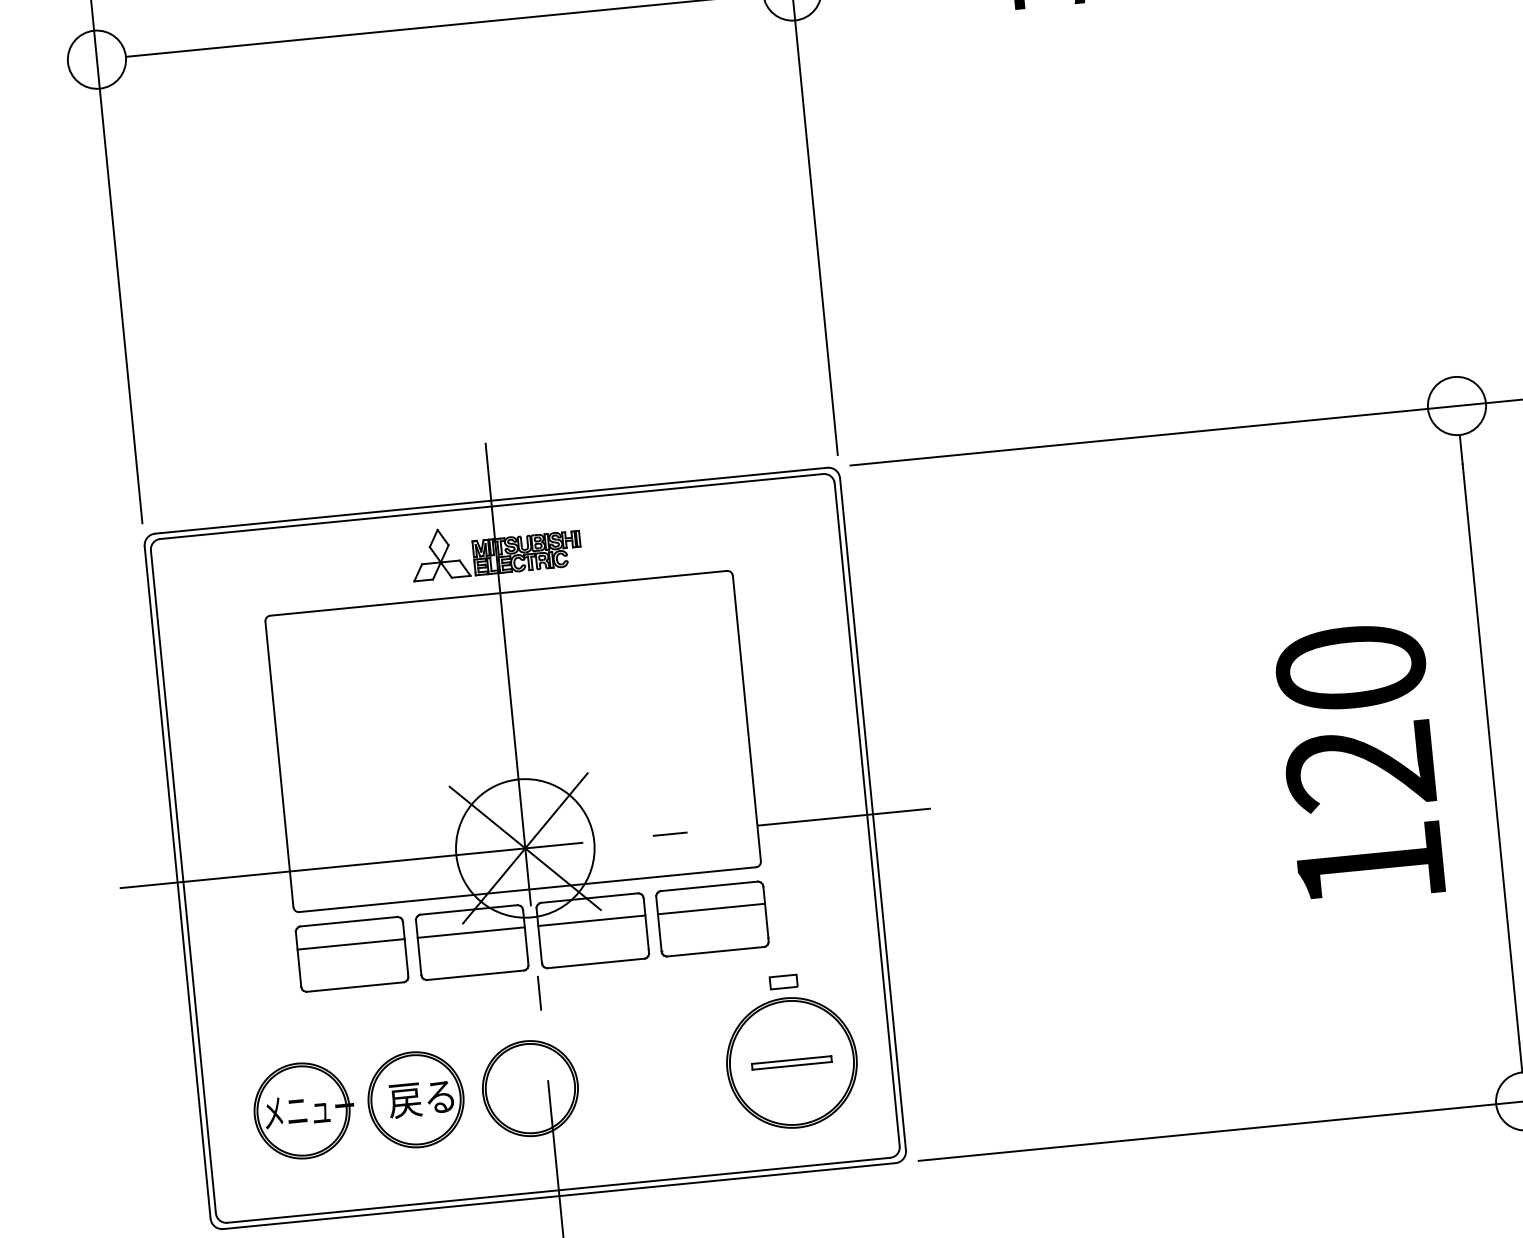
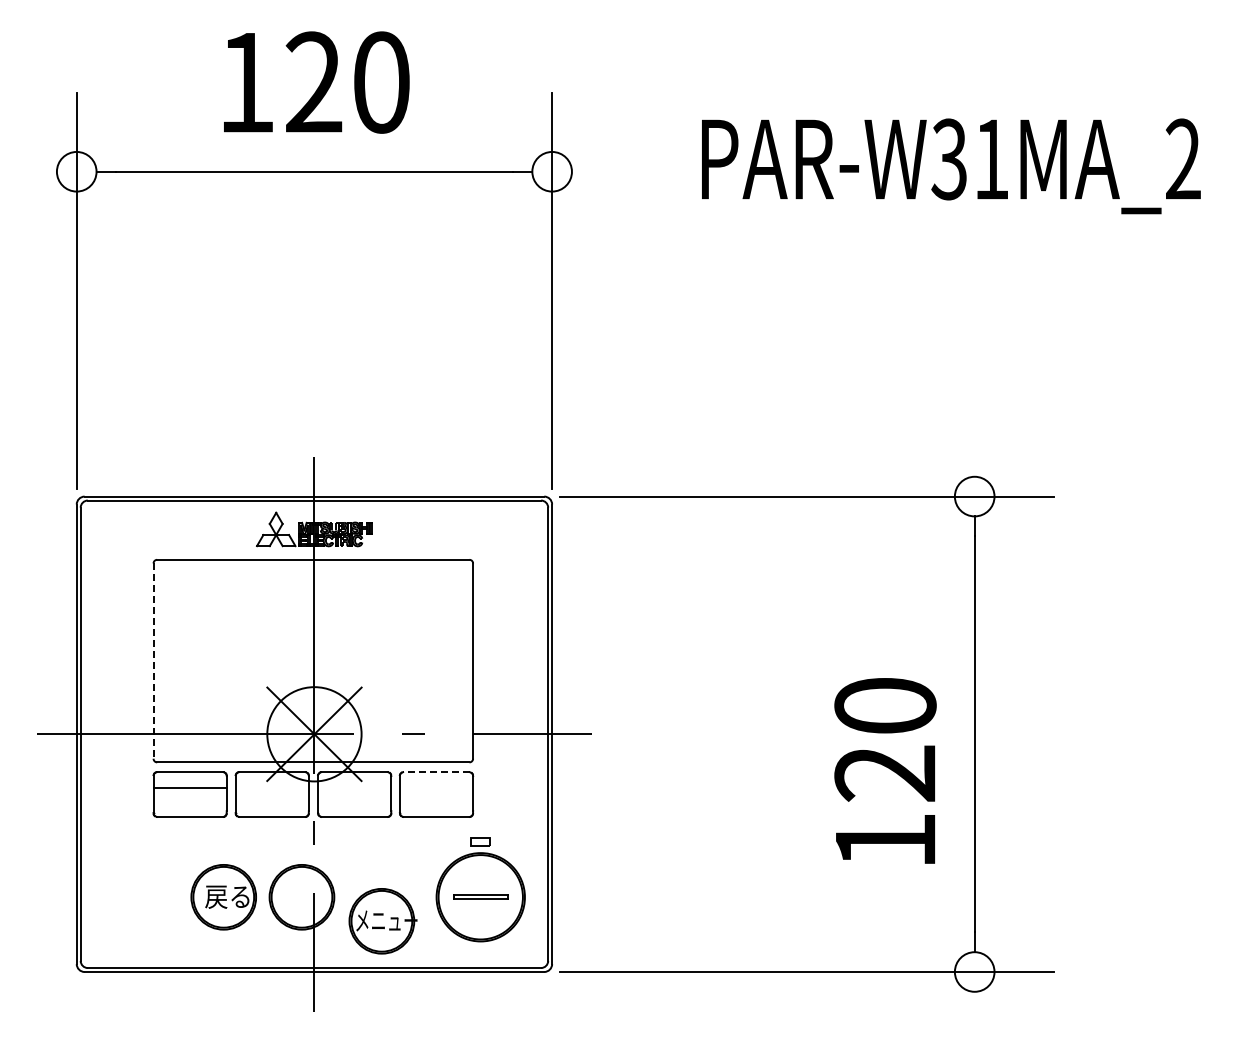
text: (1360, 762) -> (885, 770), moved
line: (279, 765) -> (153, 661), solid -> dashed
line: (709, 886) -> (436, 772), solid -> dashed
line: (711, 908) -> (436, 787), removed
line: (591, 920) -> (354, 787), removed
line: (470, 932) -> (271, 787), removed
part: (303, 1111) -> (382, 921), moved

